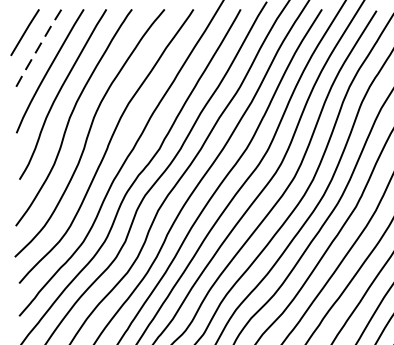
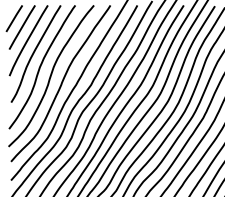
line: (39, 48) -> (22, 27), dashed -> solid

